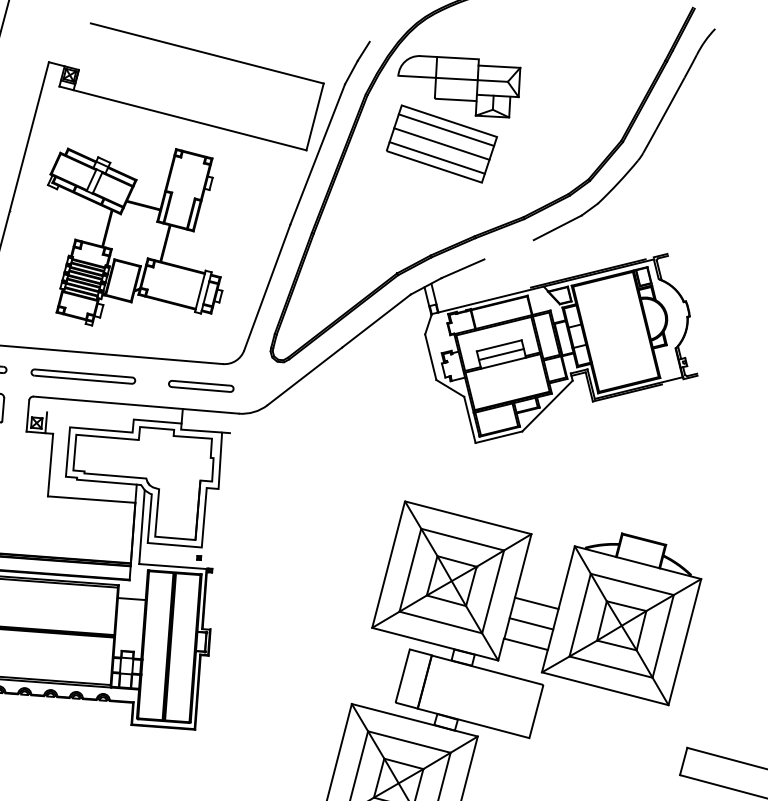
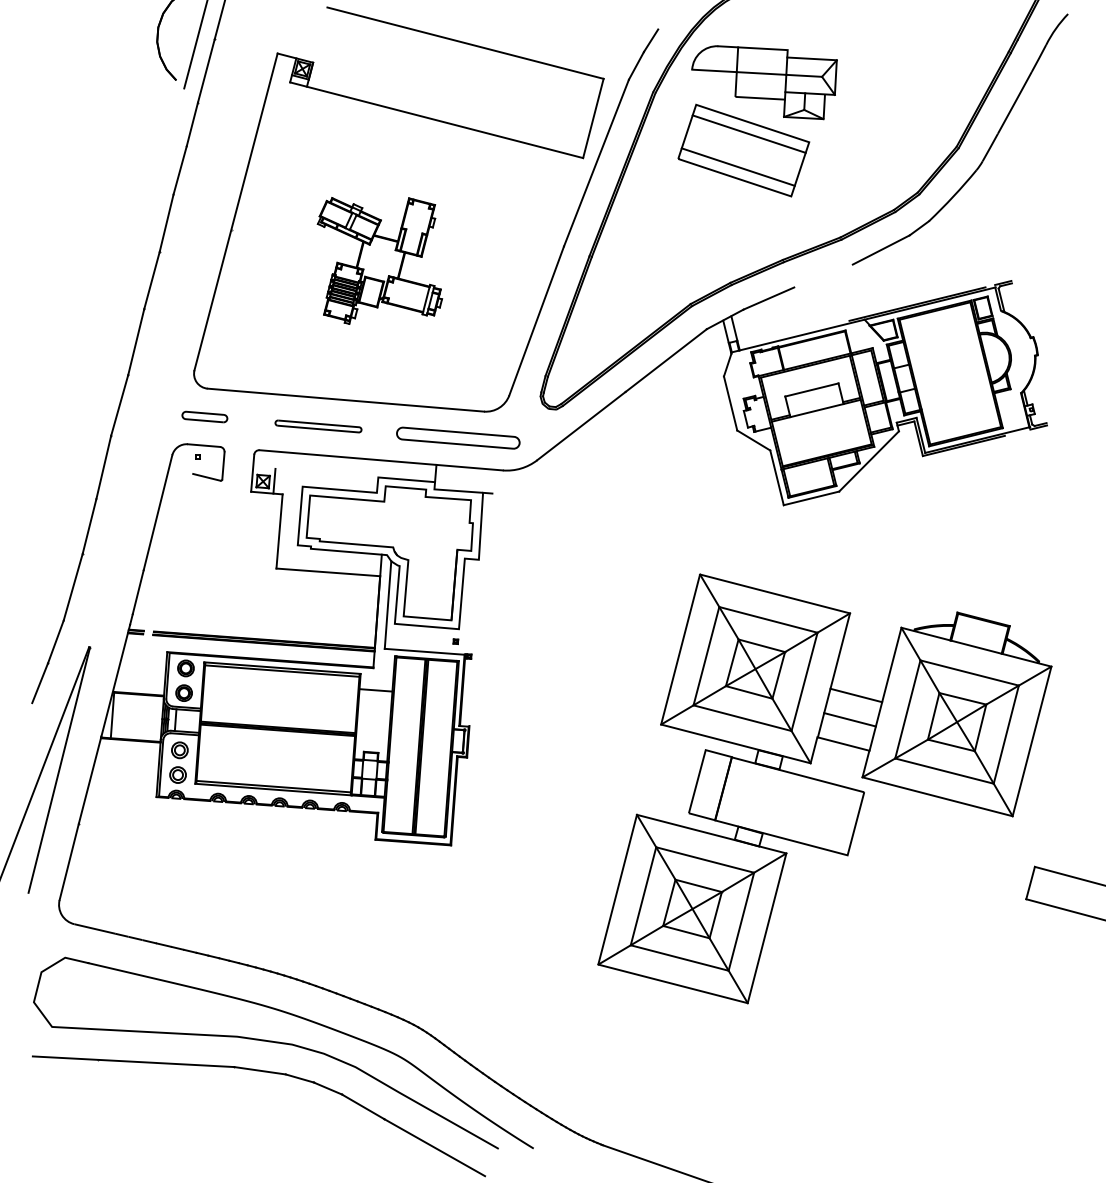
line: (441, 143) -> (743, 150), removed
part: (134, 236) -> (379, 260), size x0.6
line: (501, 353) -> (814, 399), removed
part: (83, 376) -> (318, 426), size x0.7
part: (201, 385) -> (458, 437), size x1.6

